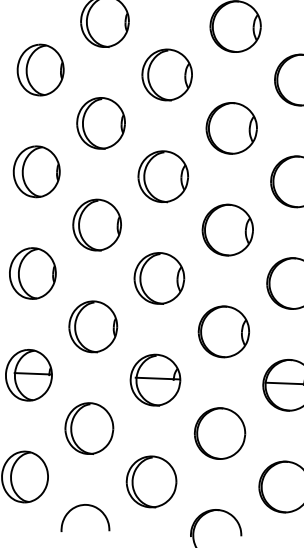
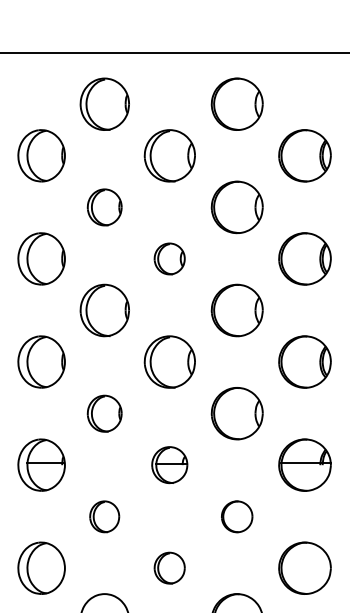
part: (100, 123) -> (104, 207), size x0.7
part: (162, 176) -> (169, 258), size x0.6
part: (92, 326) -> (104, 413), size x0.7
part: (155, 379) -> (169, 464), size x0.7
part: (89, 428) -> (104, 516), size x0.6
part: (219, 433) -> (236, 516), size x0.6
part: (151, 481) -> (169, 567), size x0.6

